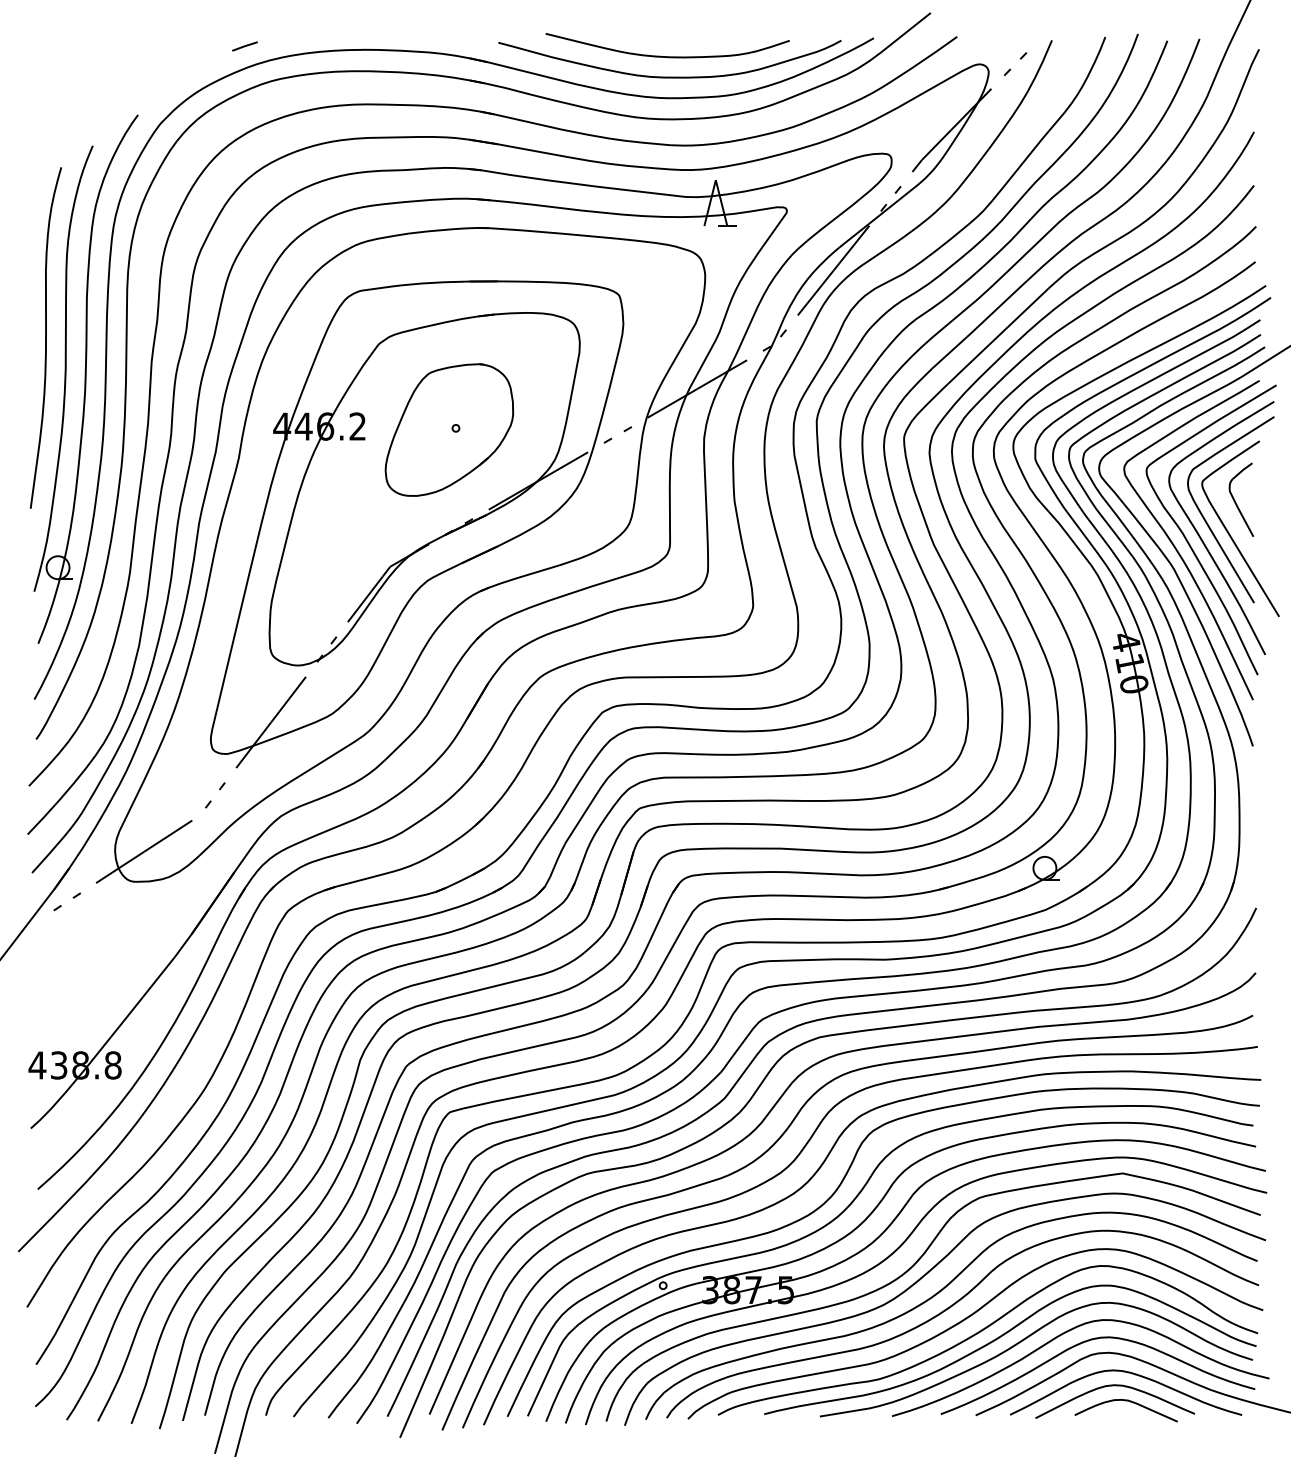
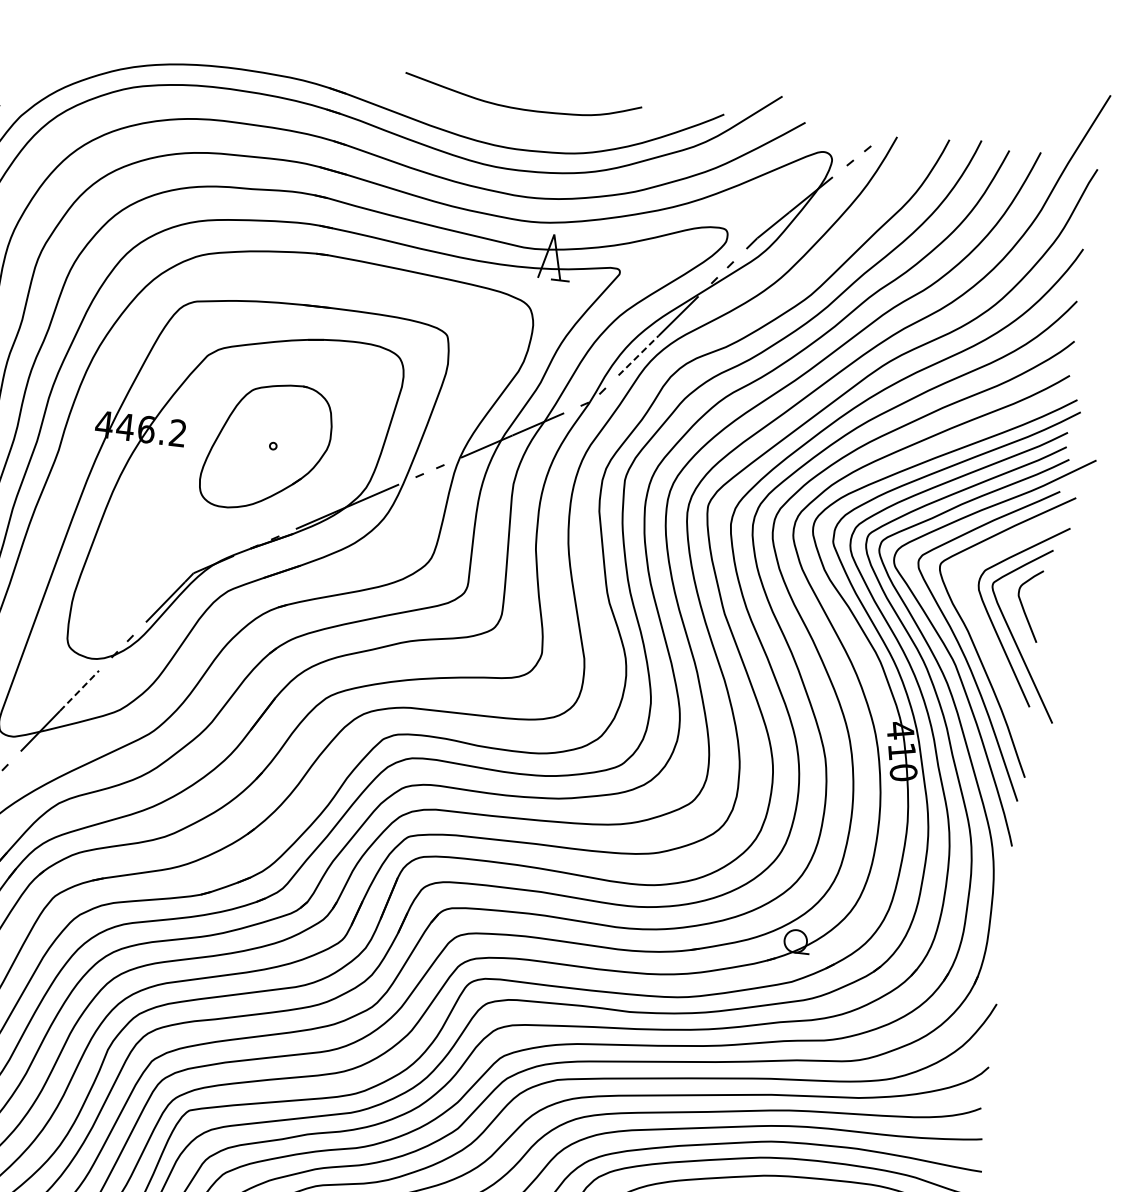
line: (244, 46) -> (111, 50), removed
curve: (669, 76) -> (521, 128), removed
line: (815, 293) -> (638, 356), solid -> dashed
curve: (1201, 537) -> (985, 637), removed
line: (288, 699) -> (79, 690), solid -> dashed

